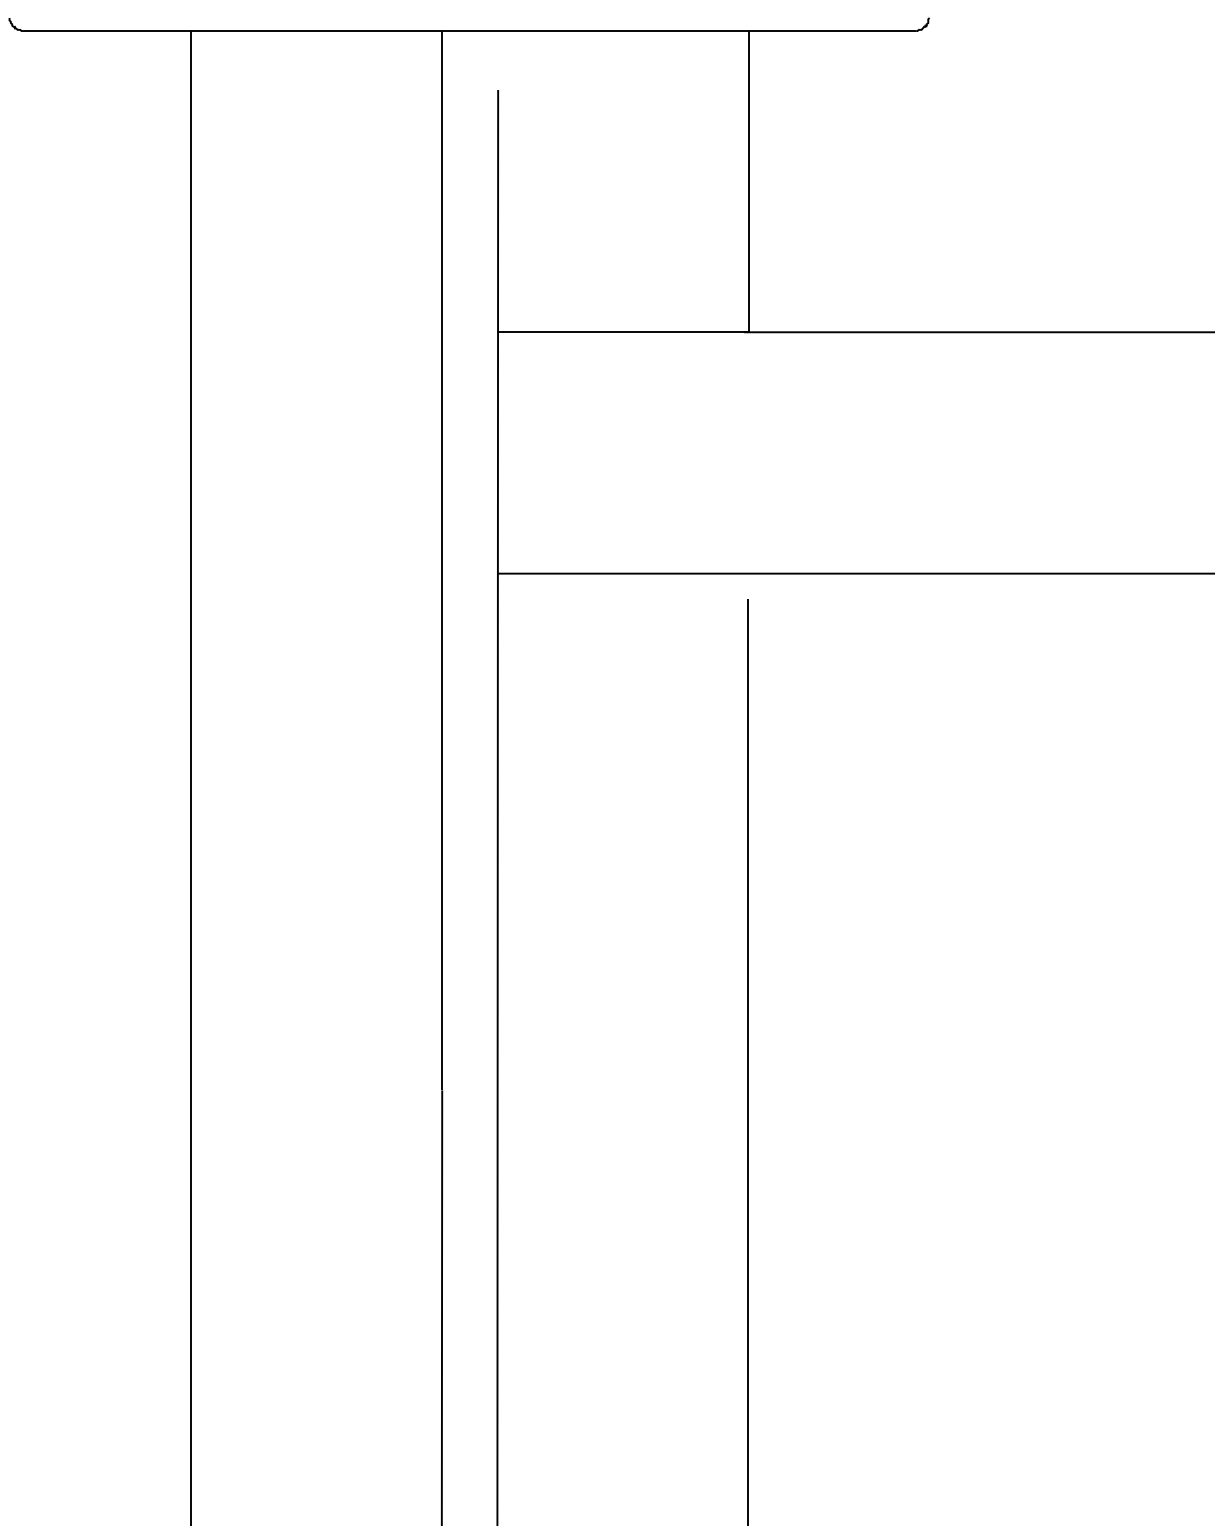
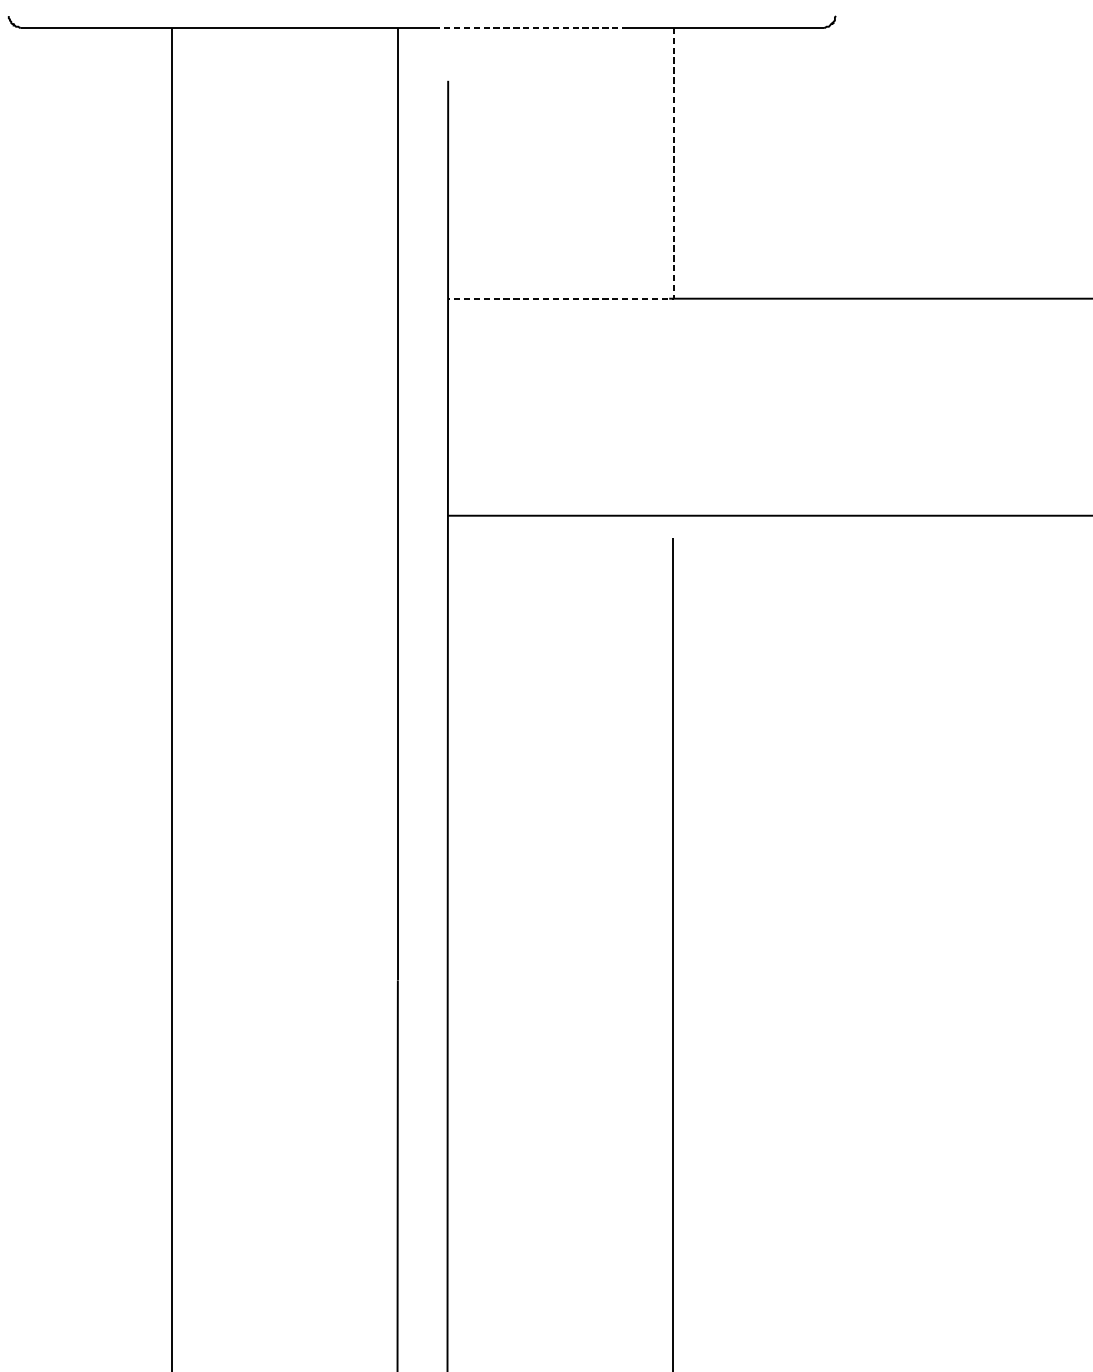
line: (591, 31) -> (532, 28), solid -> dashed
line: (749, 308) -> (674, 277), solid -> dashed

